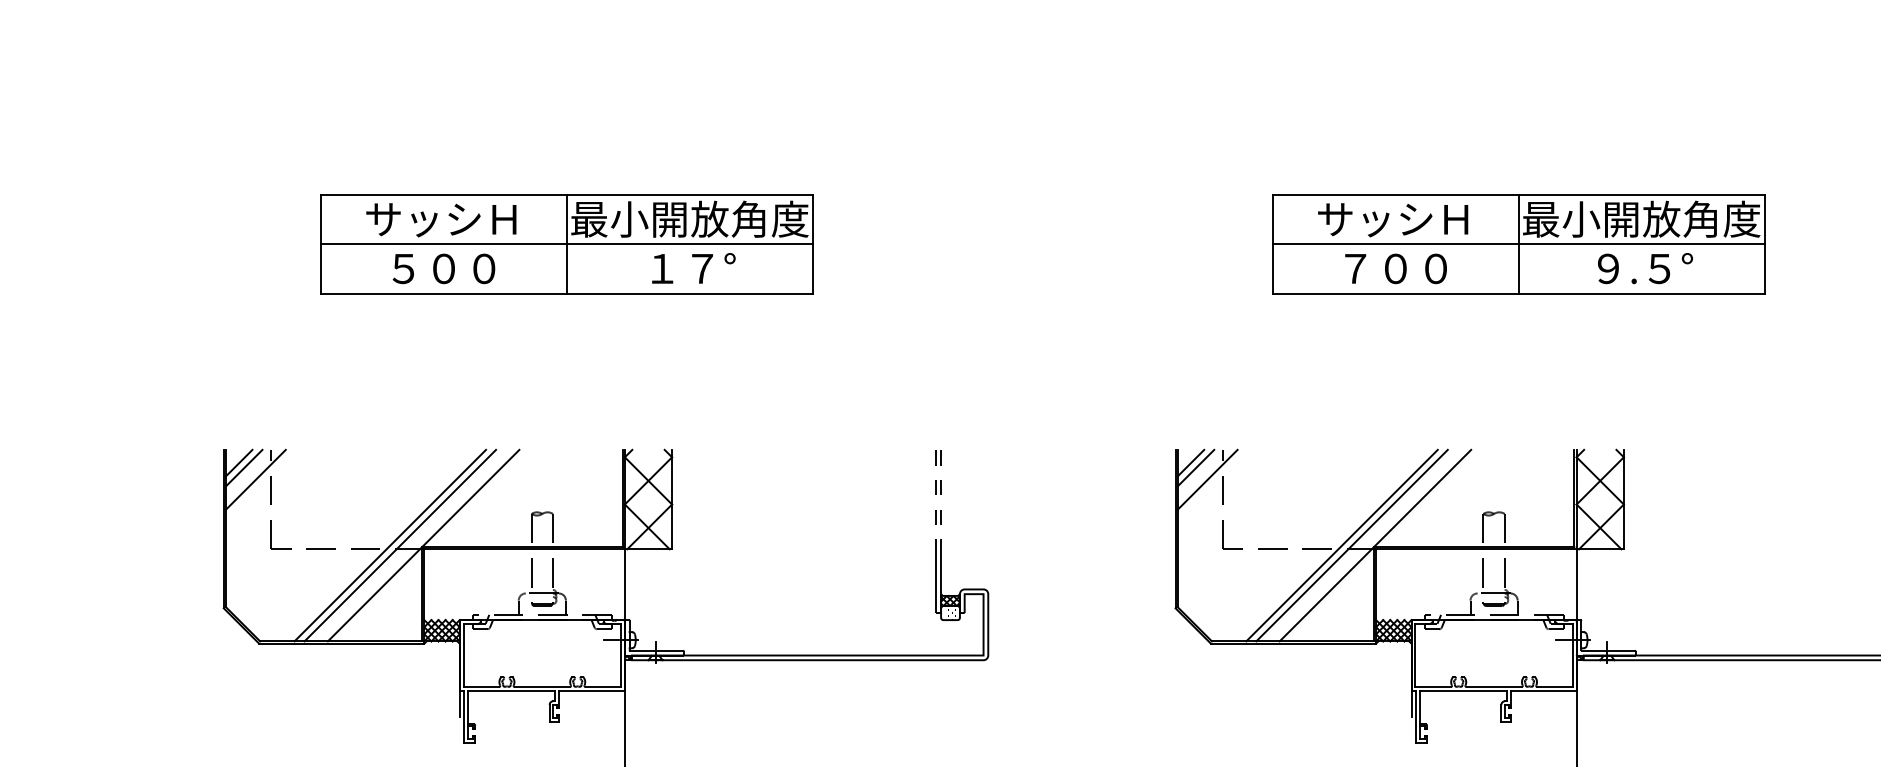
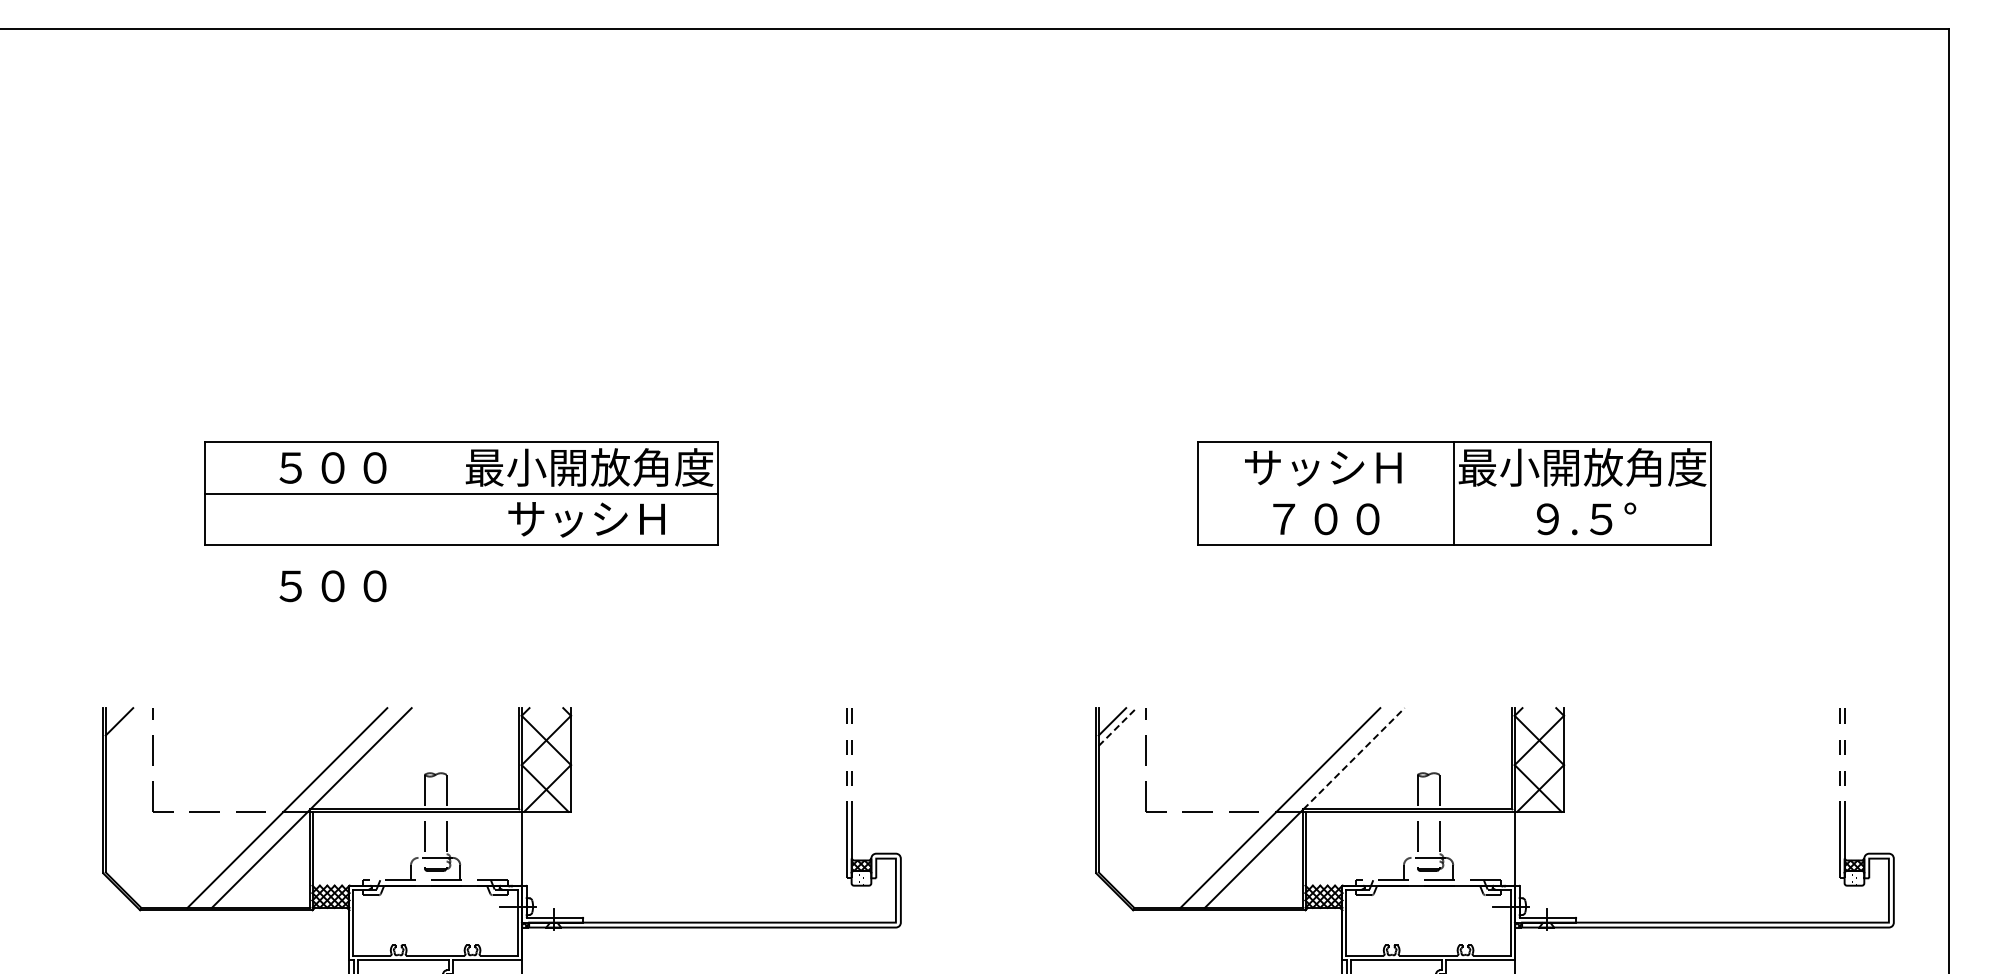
text: (441, 220) -> (330, 468), サッシＨ -> ５００
line: (567, 244) -> (461, 493), removed
line: (1517, 244) -> (1453, 493), removed
text: (443, 269) -> (332, 586), moved
text: (686, 269) -> (586, 519), １７° -> サッシＨ
line: (244, 467) -> (124, 726), removed
line: (1195, 468) -> (1117, 727), solid -> dashed
line: (255, 479) -> (136, 739), removed
line: (1207, 479) -> (1129, 739), removed
line: (1423, 498) -> (1354, 758), solid -> dashed
line: (389, 545) -> (276, 807), removed
line: (1341, 545) -> (1269, 807), removed

